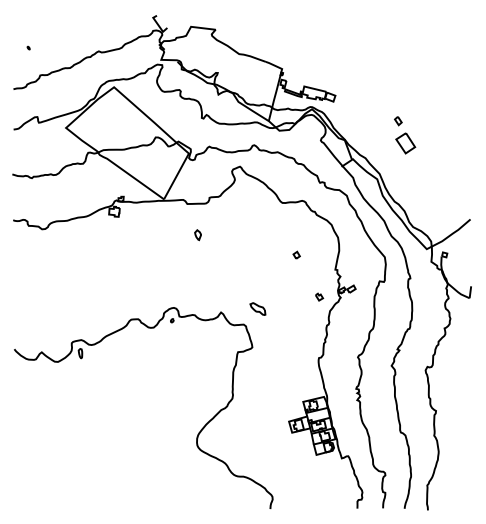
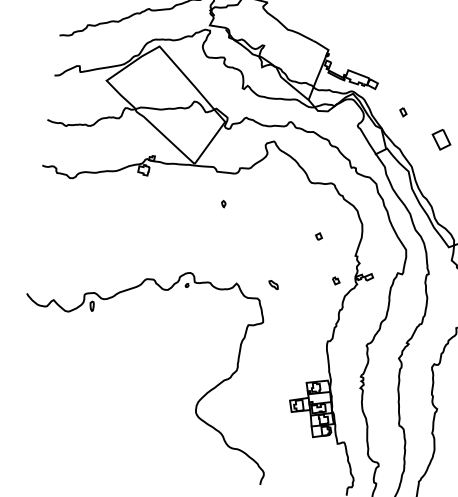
part: (398, 121) -> (403, 112), moved
part: (197, 235) -> (223, 204), size x0.62
part: (257, 308) -> (273, 284), size x0.62

